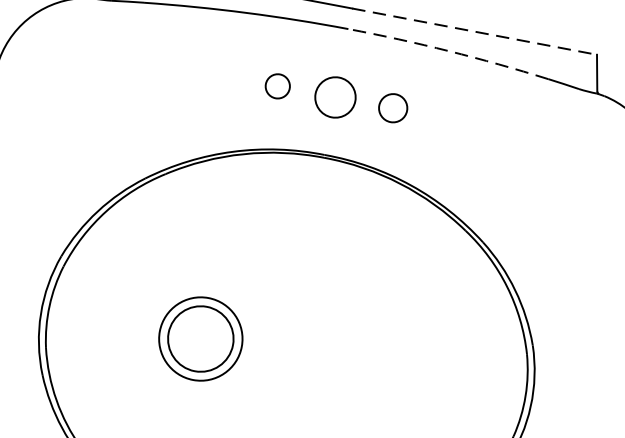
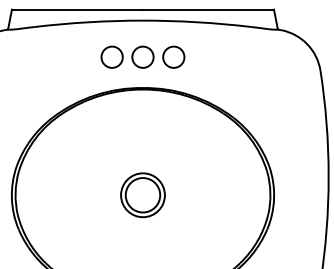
line: (474, 31) -> (208, 9), dashed -> solid
arc: (449, 51) -> (197, 22), dashed -> solid
circle: (276, 84) -> (111, 56), size x1.67
circle: (392, 106) -> (173, 56), size x1.43
part: (199, 339) -> (142, 195), moved

